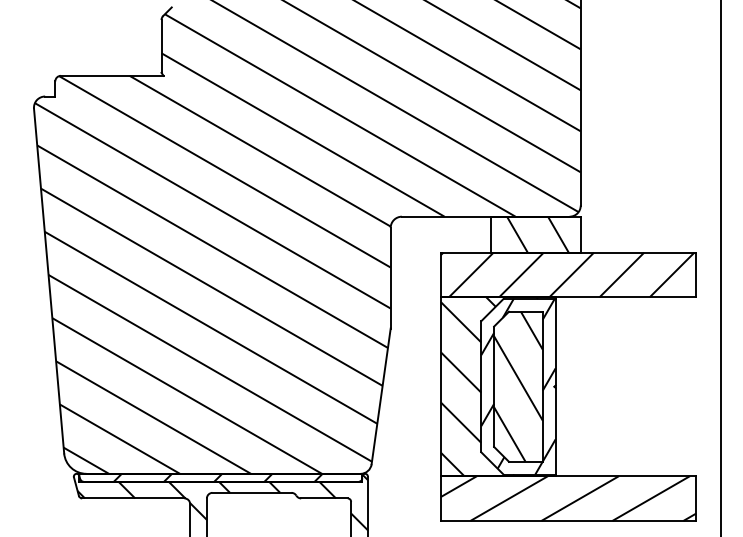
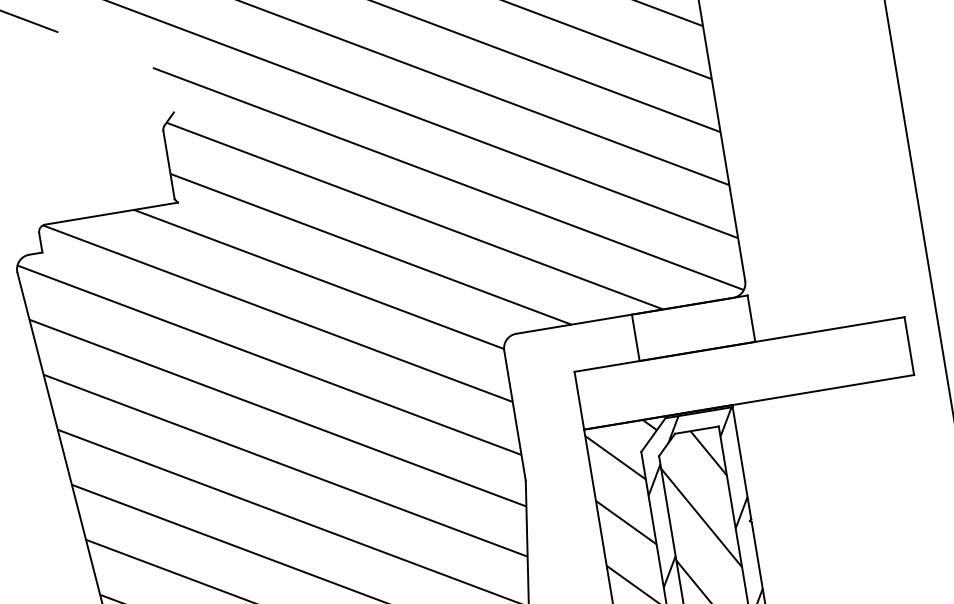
hatch: (537, 234) -> (695, 327), removed
hatch: (567, 274) -> (742, 373), removed

